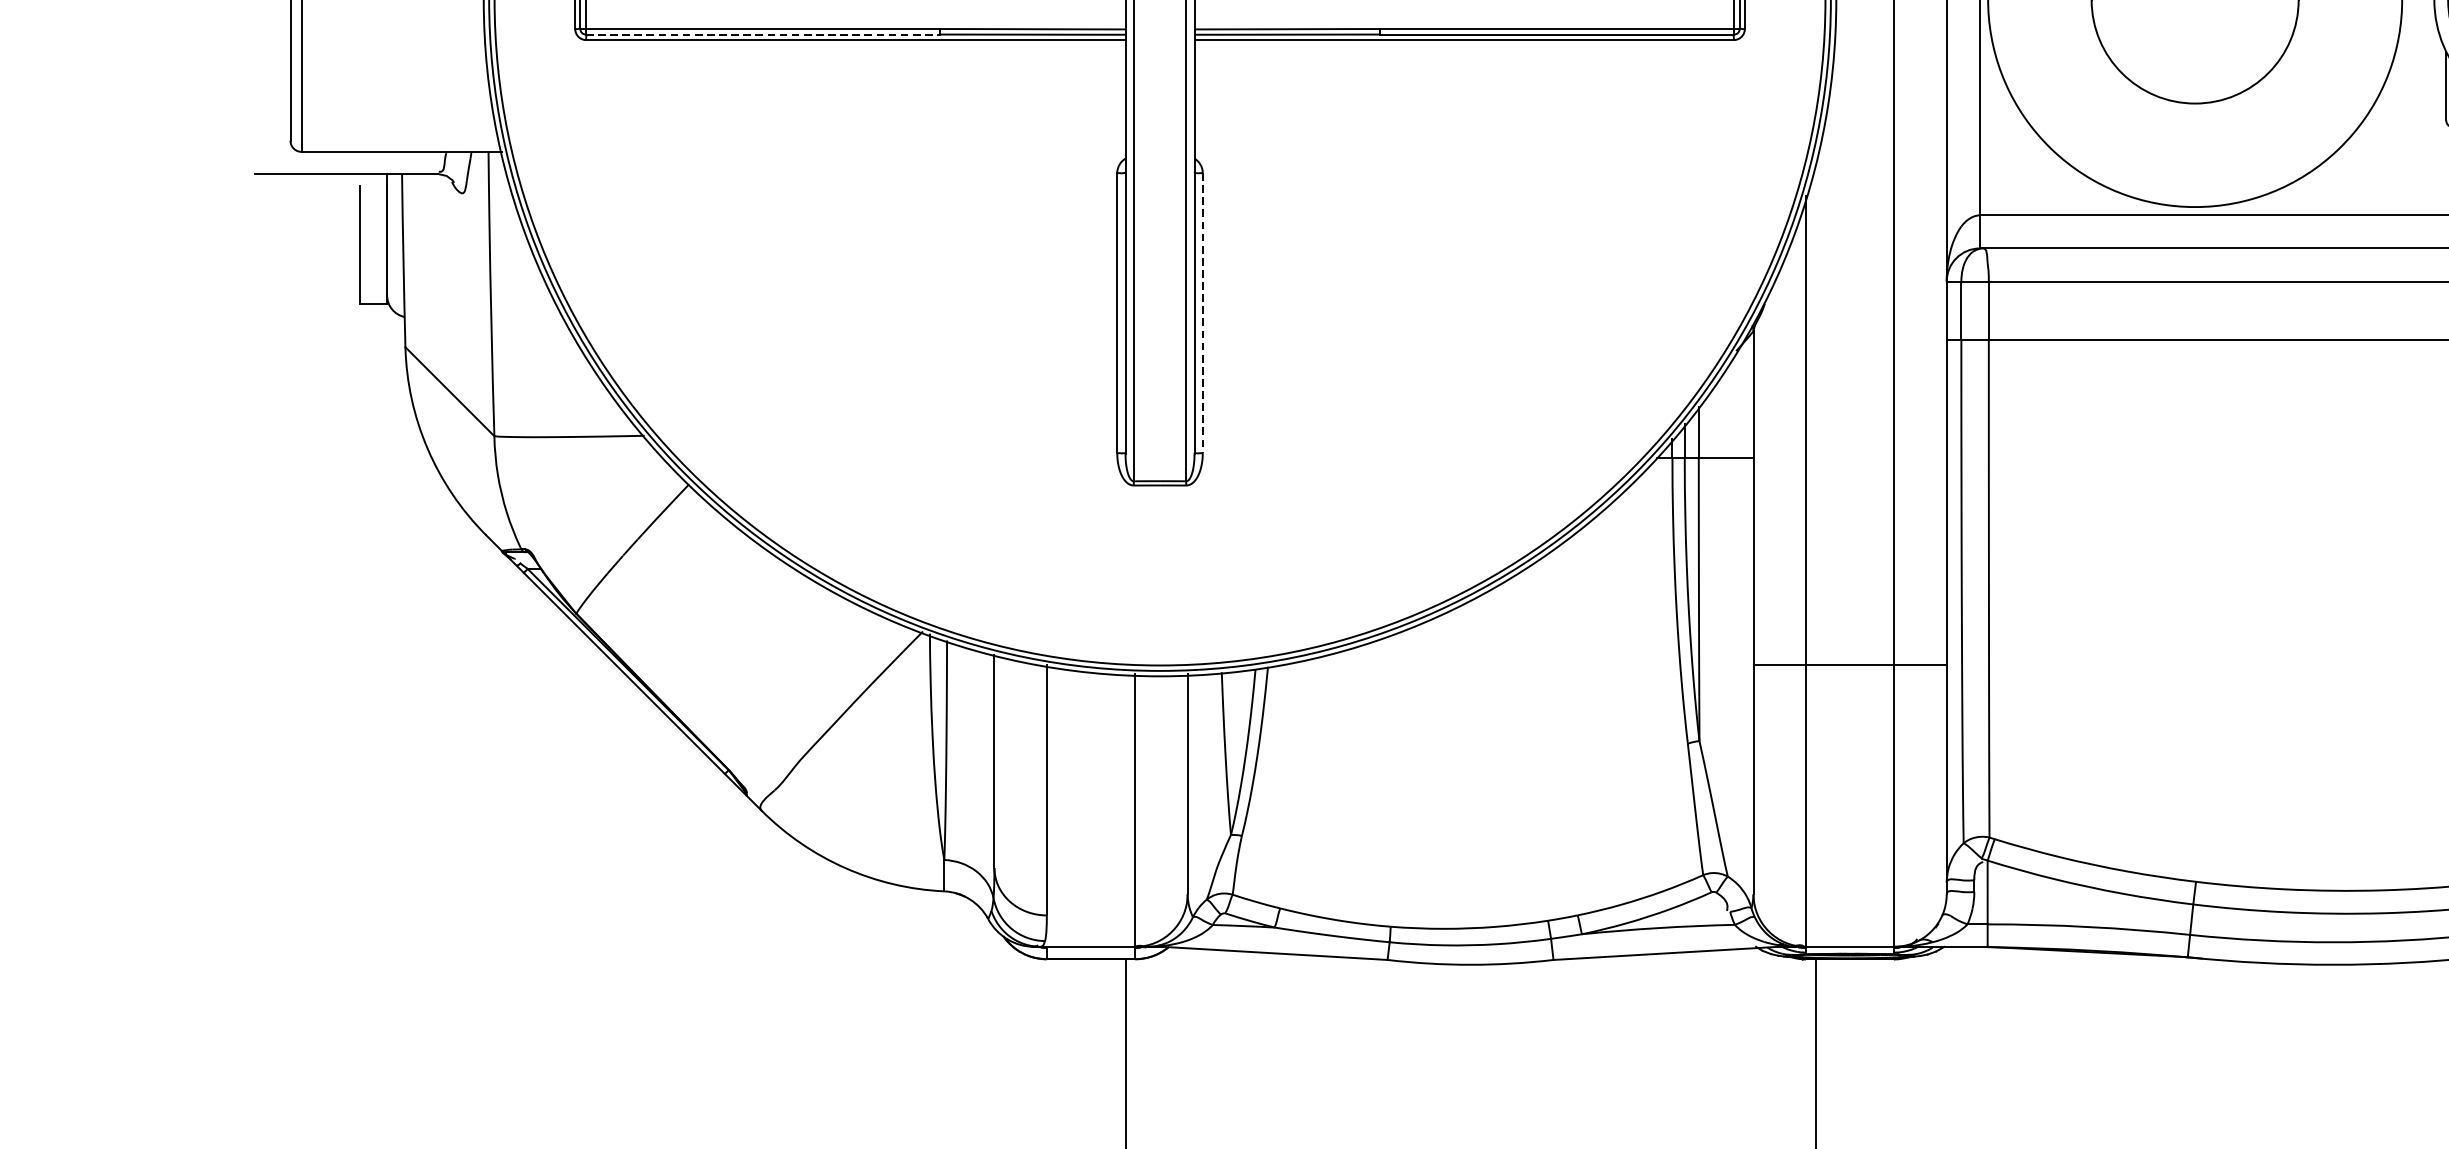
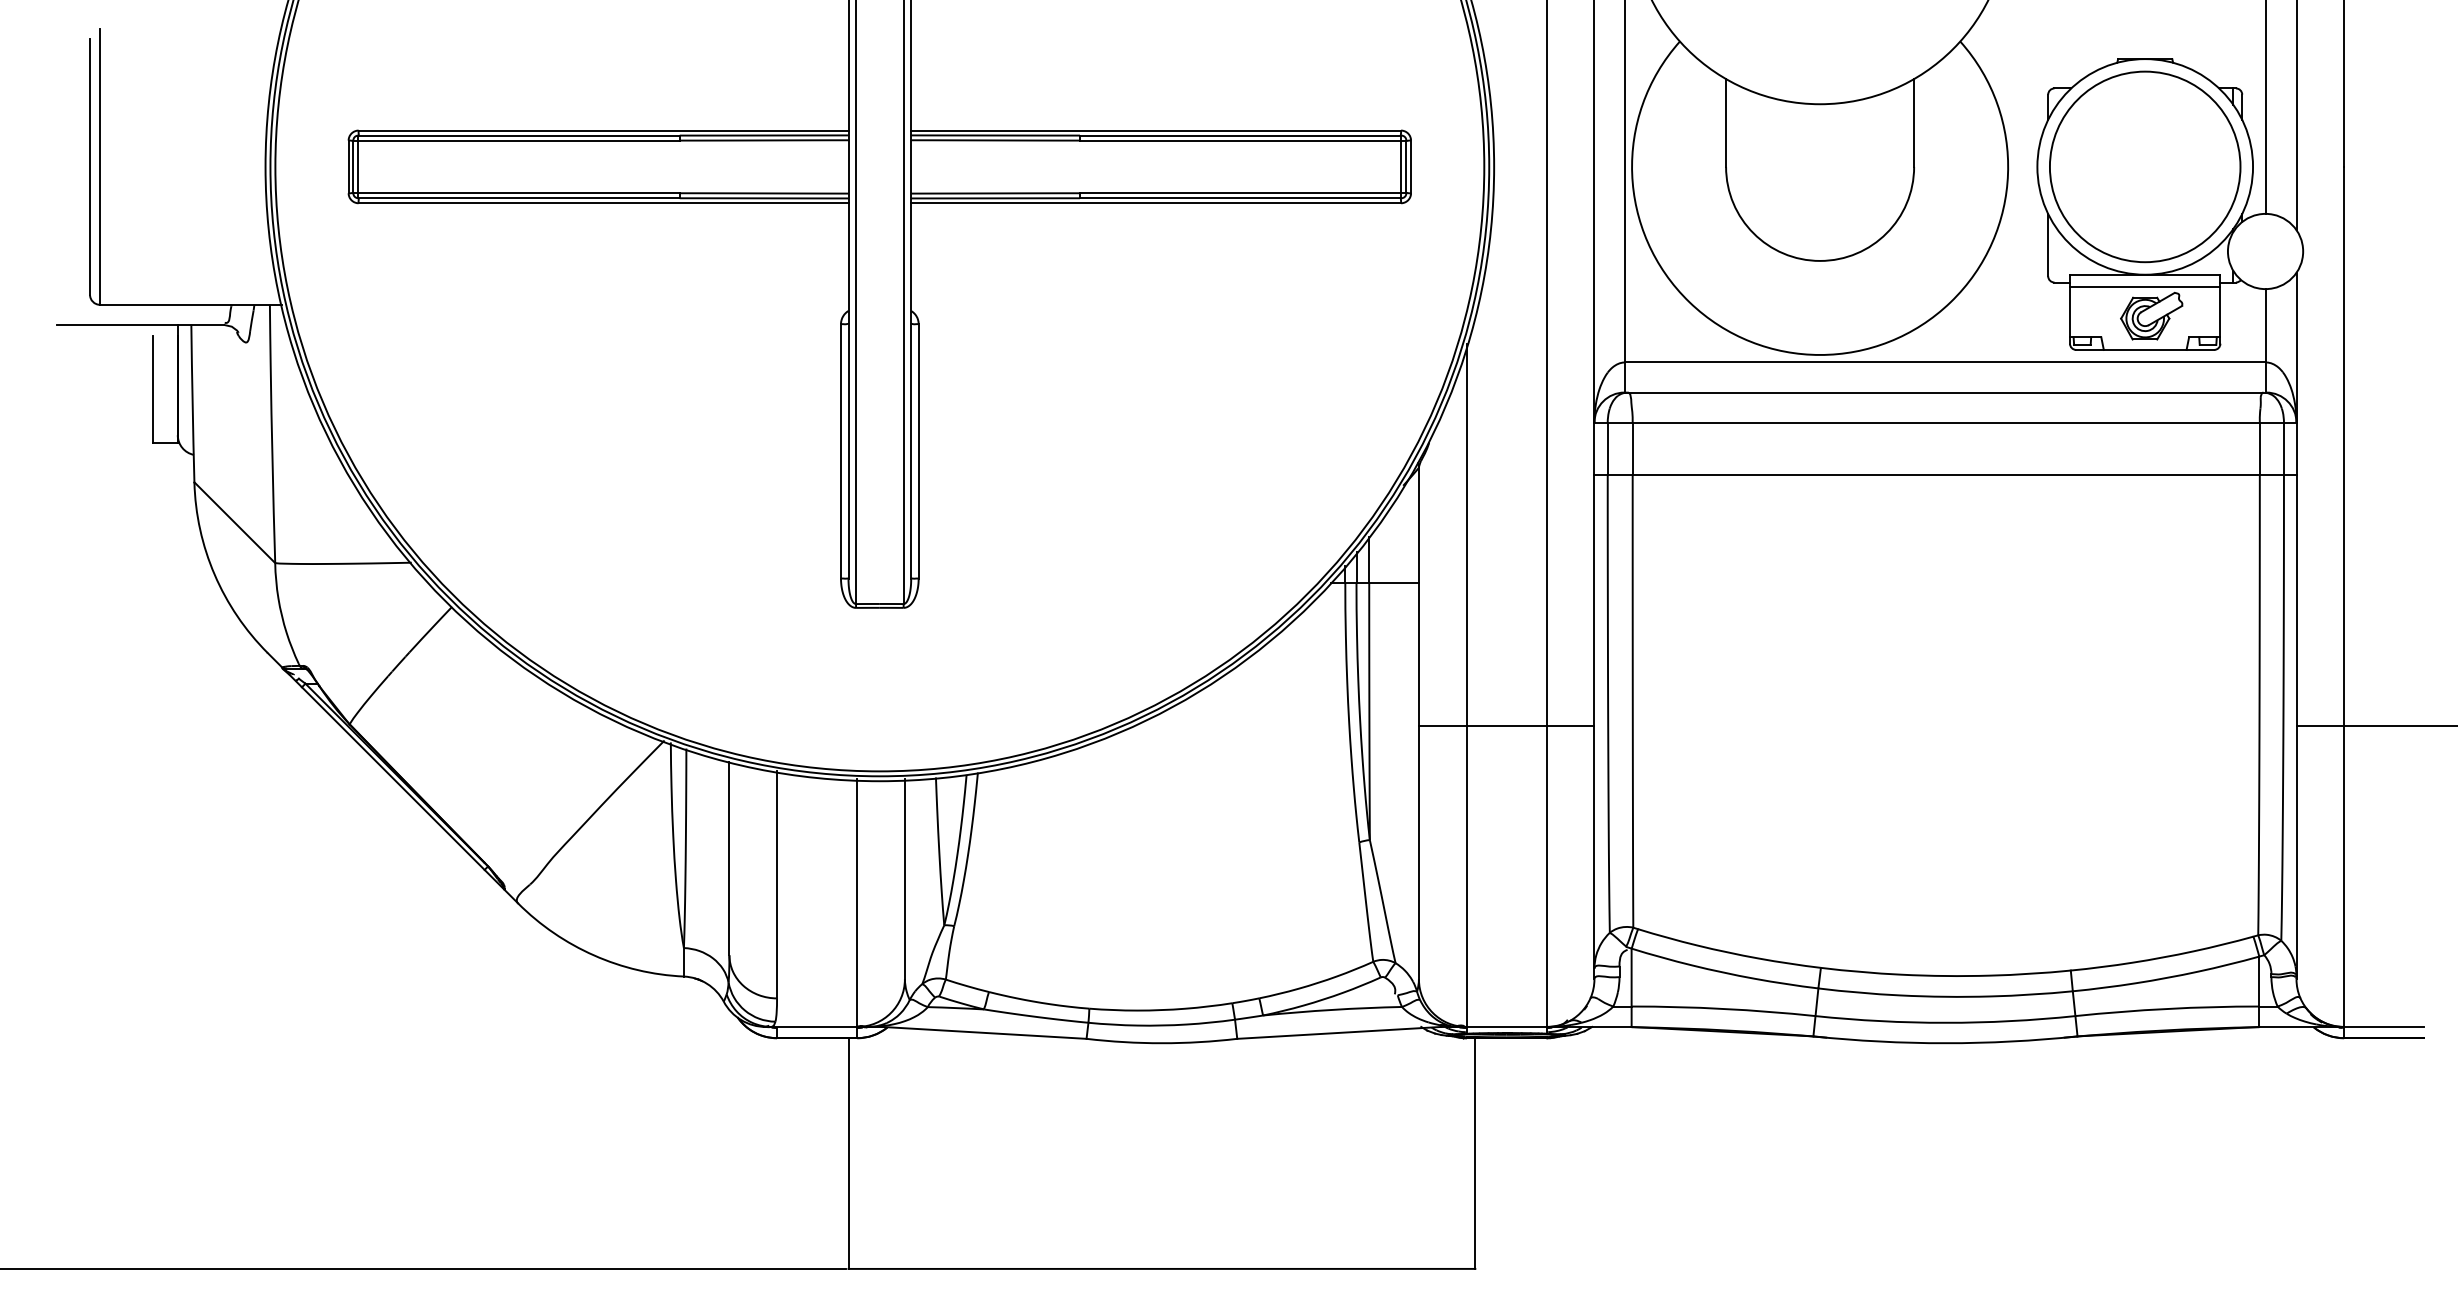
line: (763, 34) -> (519, 198), dashed -> solid
line: (1202, 313) -> (918, 451), dashed -> solid
line: (1849, 665) -> (1506, 726), moved

